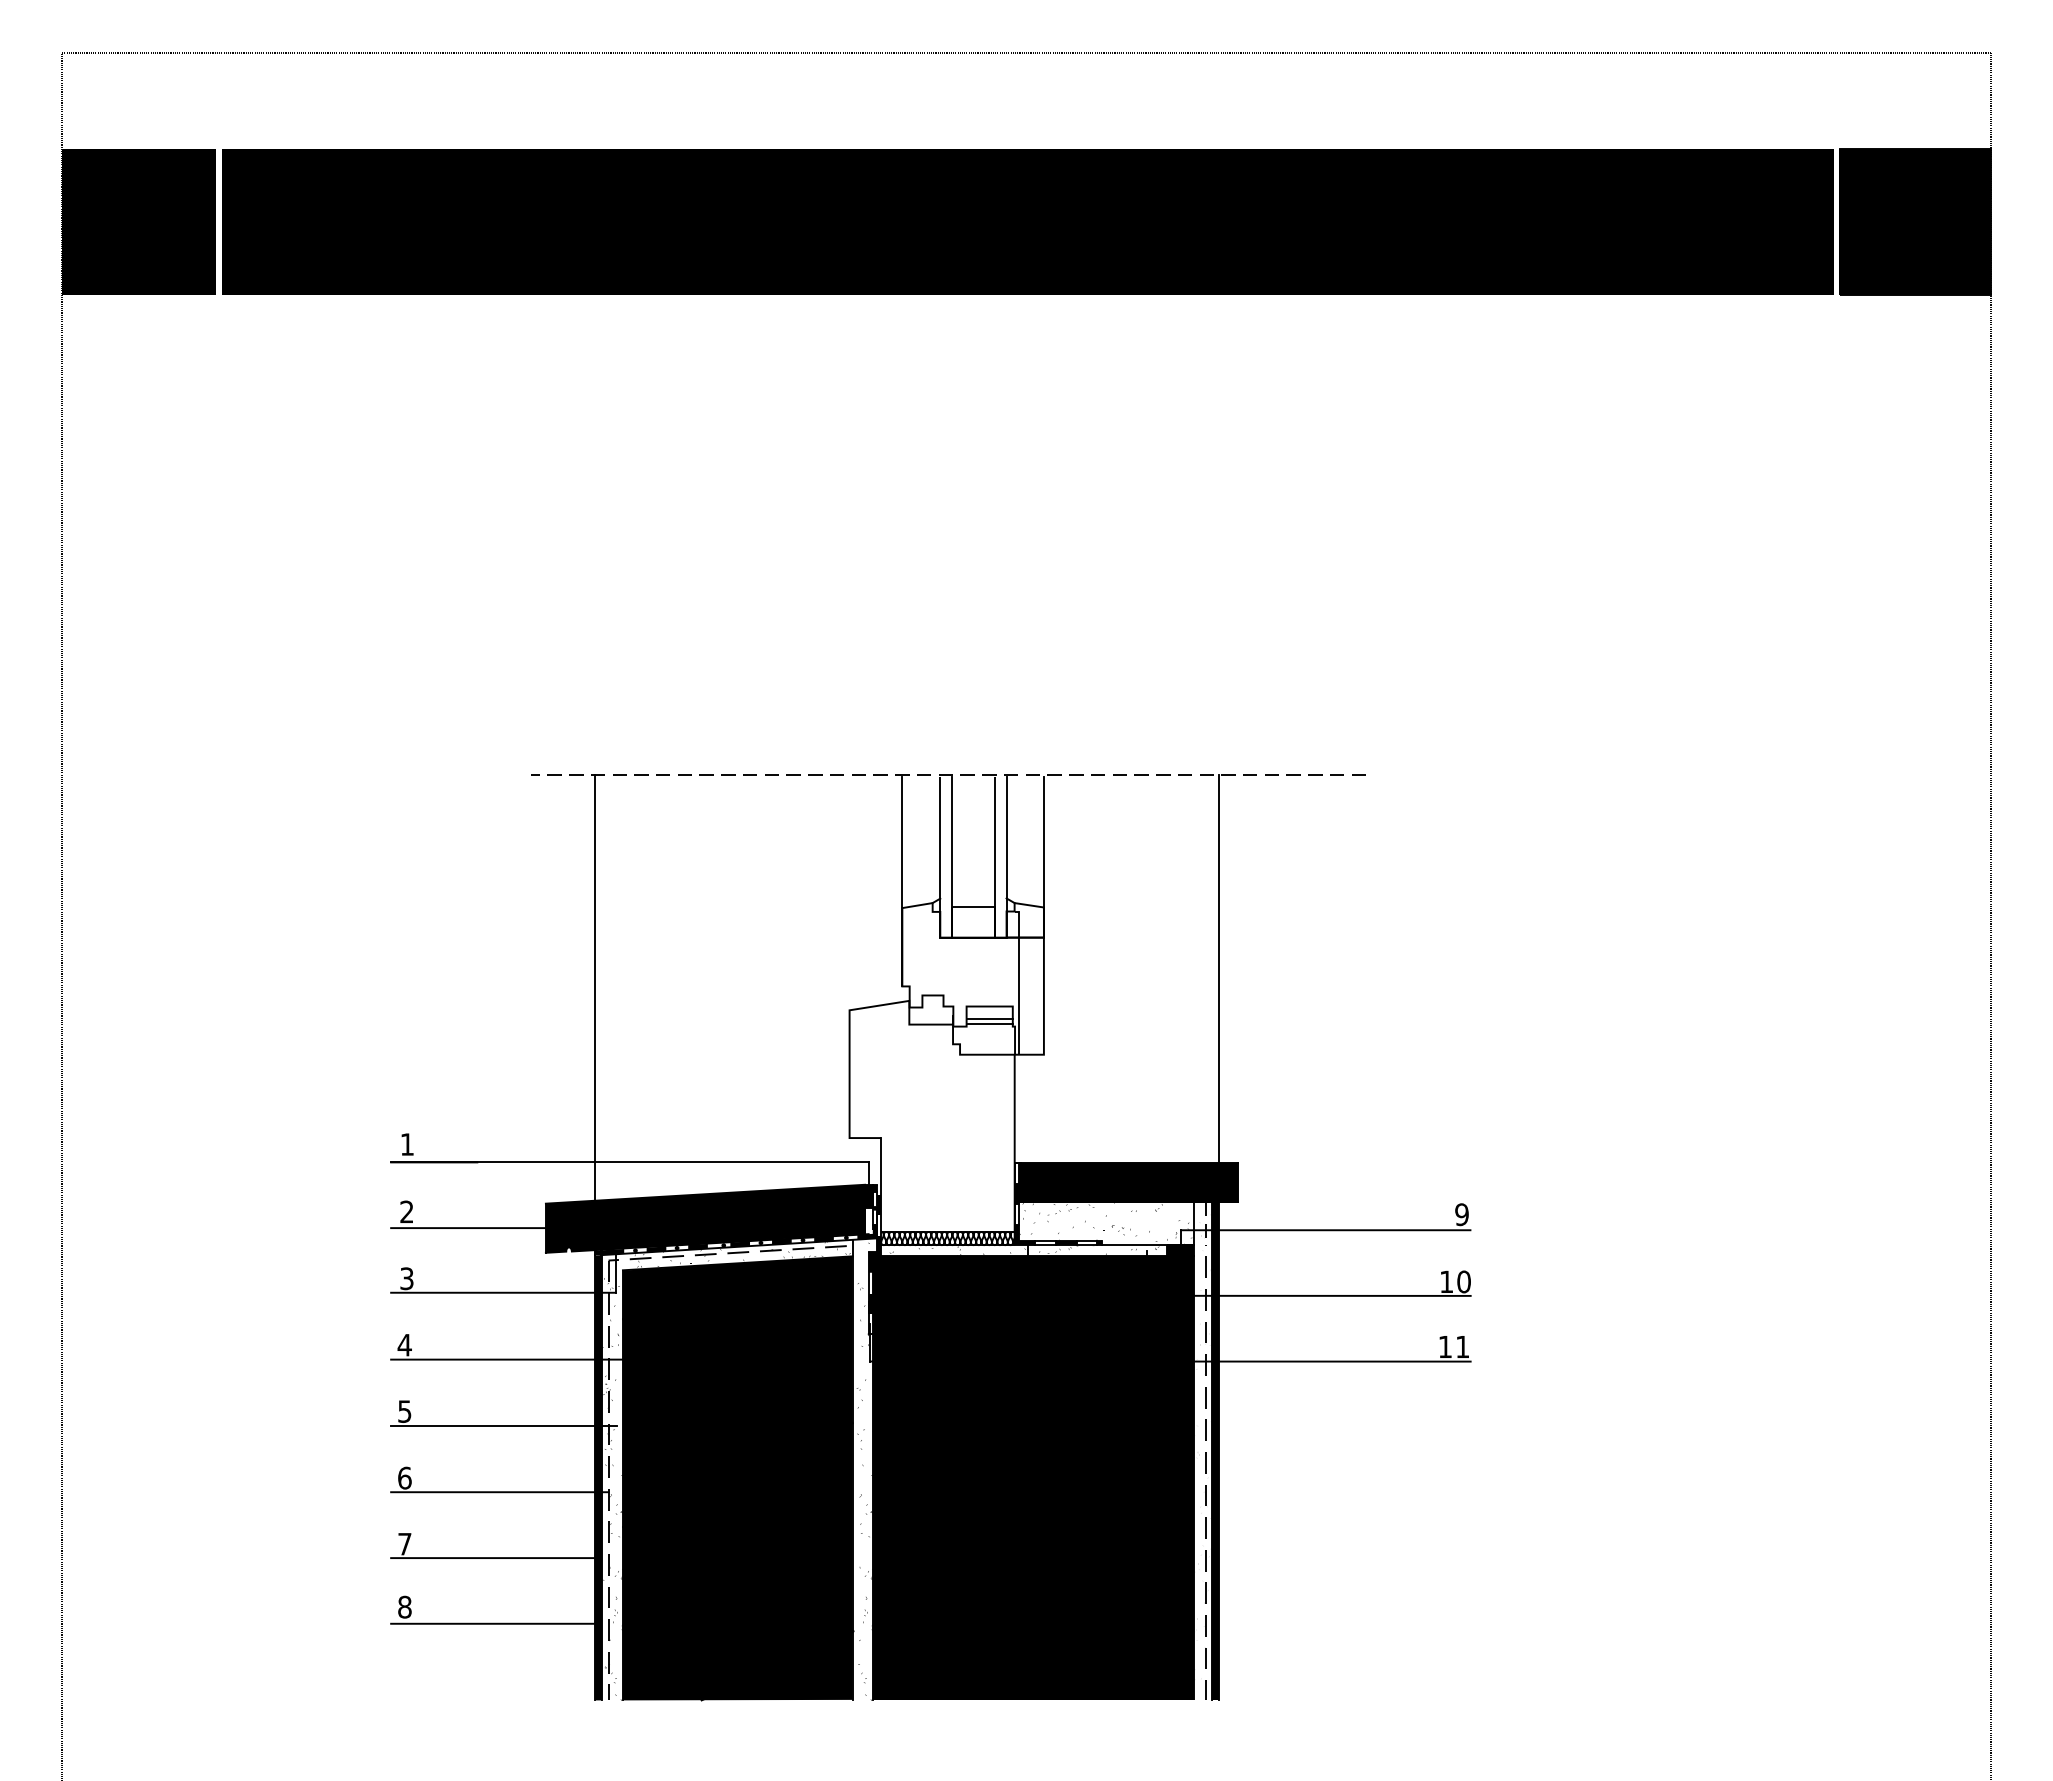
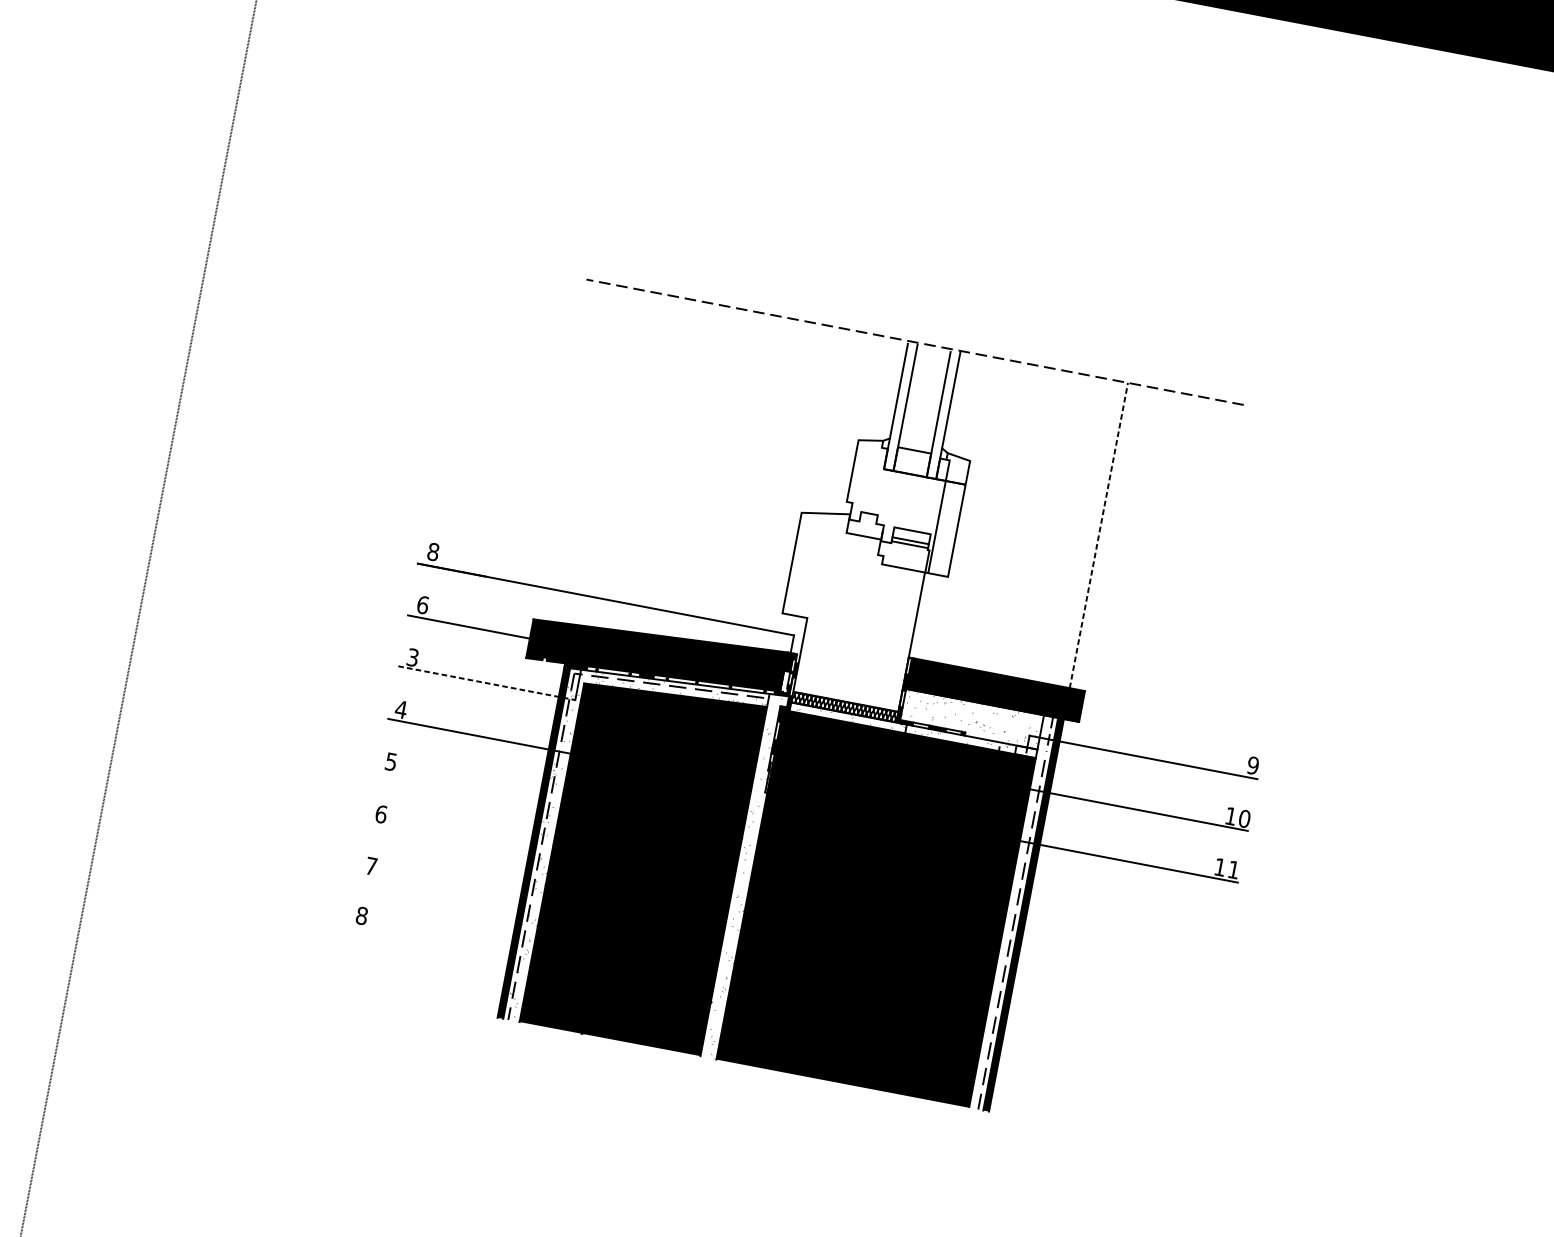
line: (1043, 857) -> (977, 421), removed
line: (902, 881) -> (862, 419), removed
line: (1219, 968) -> (1099, 535), solid -> dashed
line: (594, 987) -> (604, 456), removed
text: (407, 1144) -> (433, 552), 1 -> 8
text: (406, 1211) -> (422, 604), 2 -> 6
fill: (823, 1239) -> (746, 689), removed
fill: (781, 1241) -> (713, 684), removed
fill: (740, 1244) -> (680, 680), removed
fill: (656, 1249) -> (613, 672), removed
fill: (1180, 1250) -> (1026, 751), removed
line: (504, 1292) -> (487, 683), solid -> dashed
line: (503, 1426) -> (466, 788), removed
line: (499, 1492) -> (453, 839), removed
line: (494, 1558) -> (439, 891), removed
line: (492, 1623) -> (428, 941), removed

